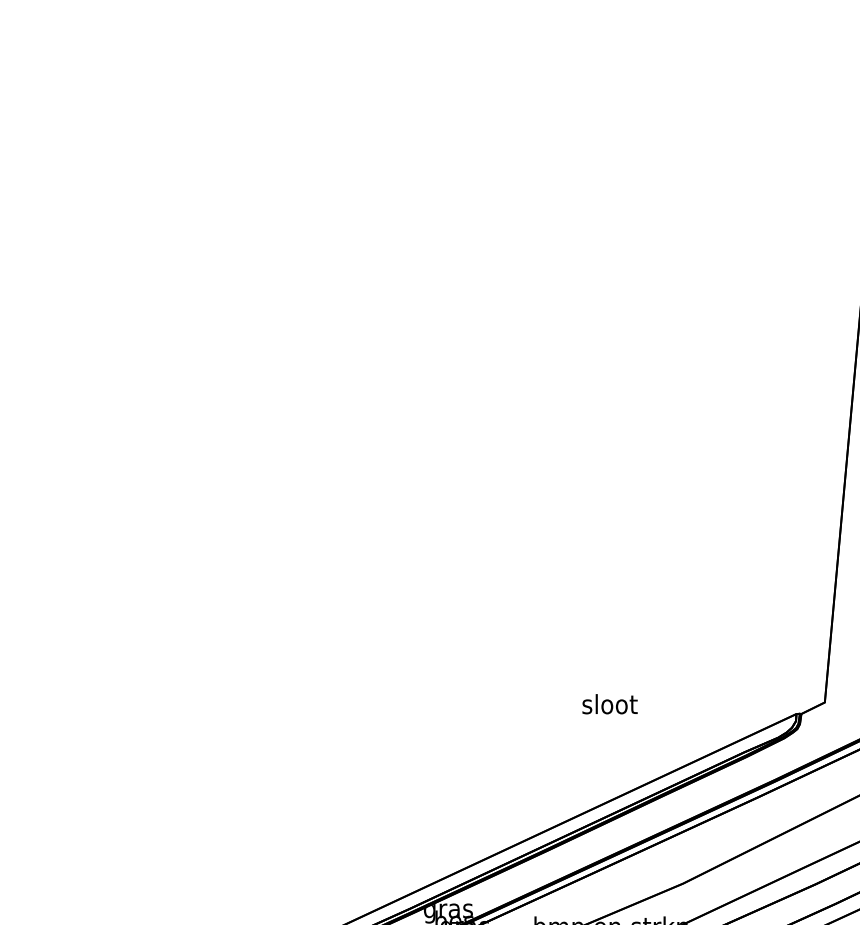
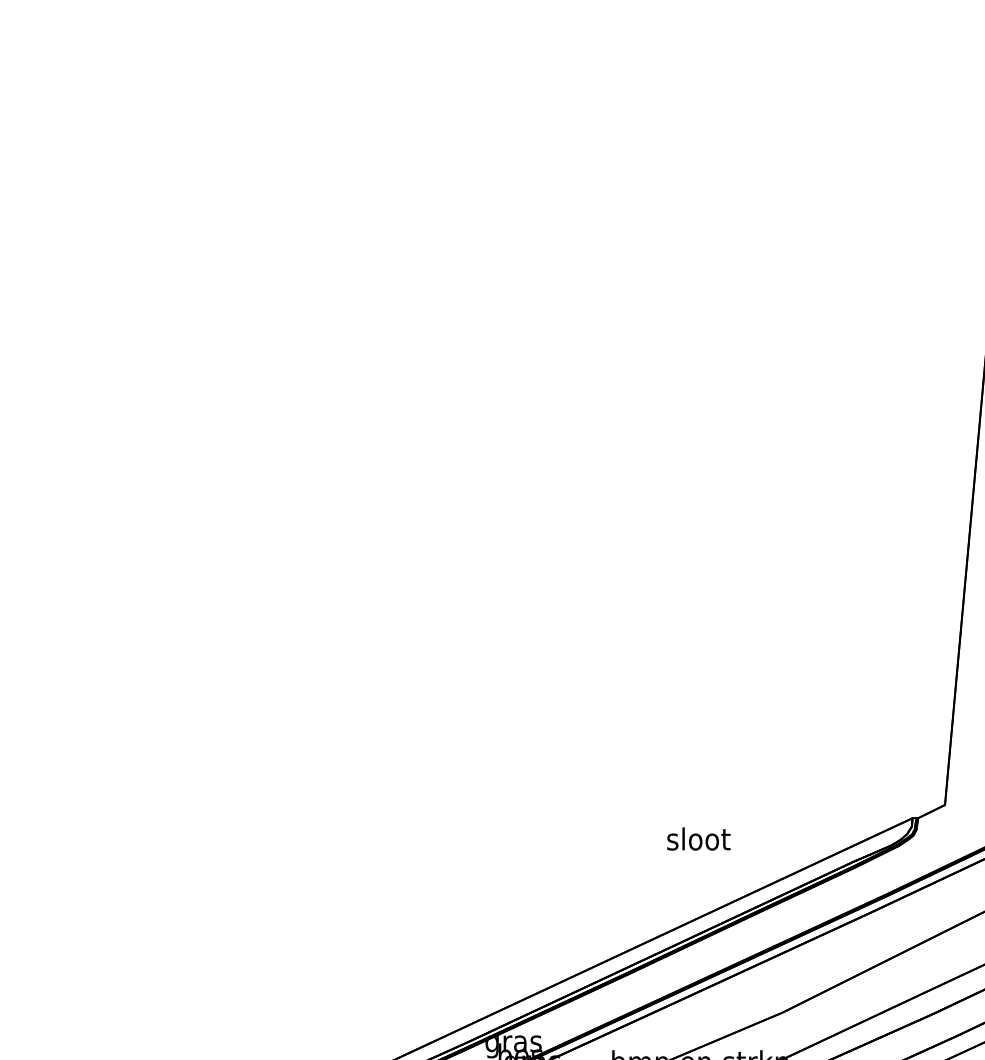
text: (609, 703) -> (698, 838), moved

